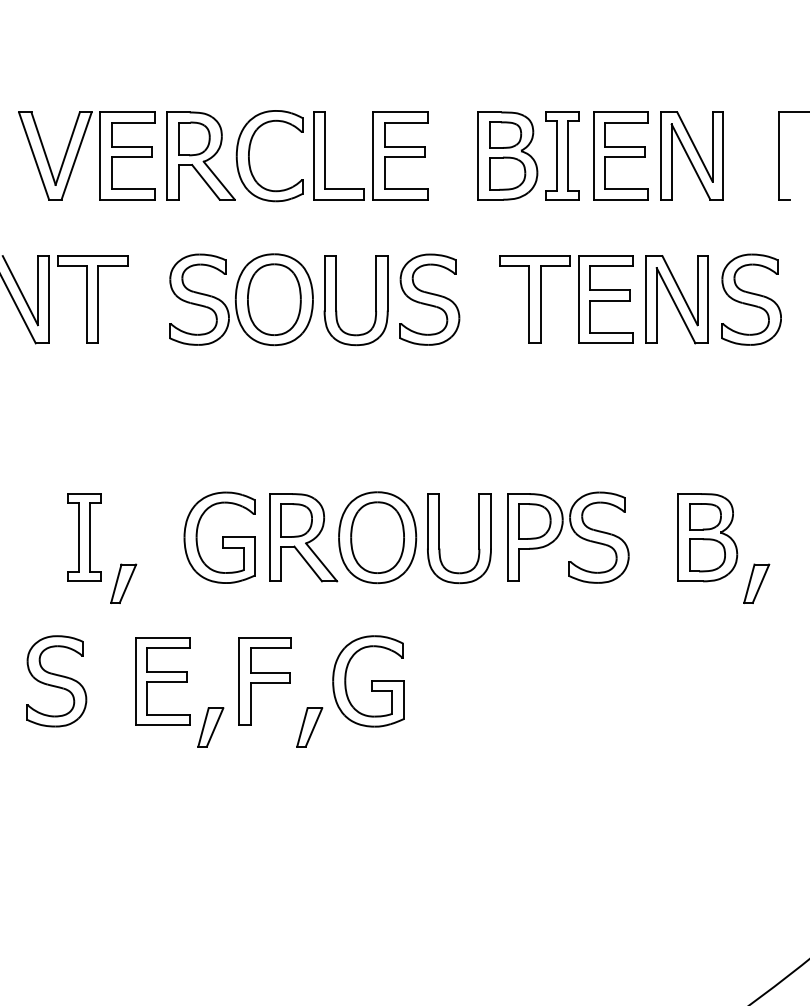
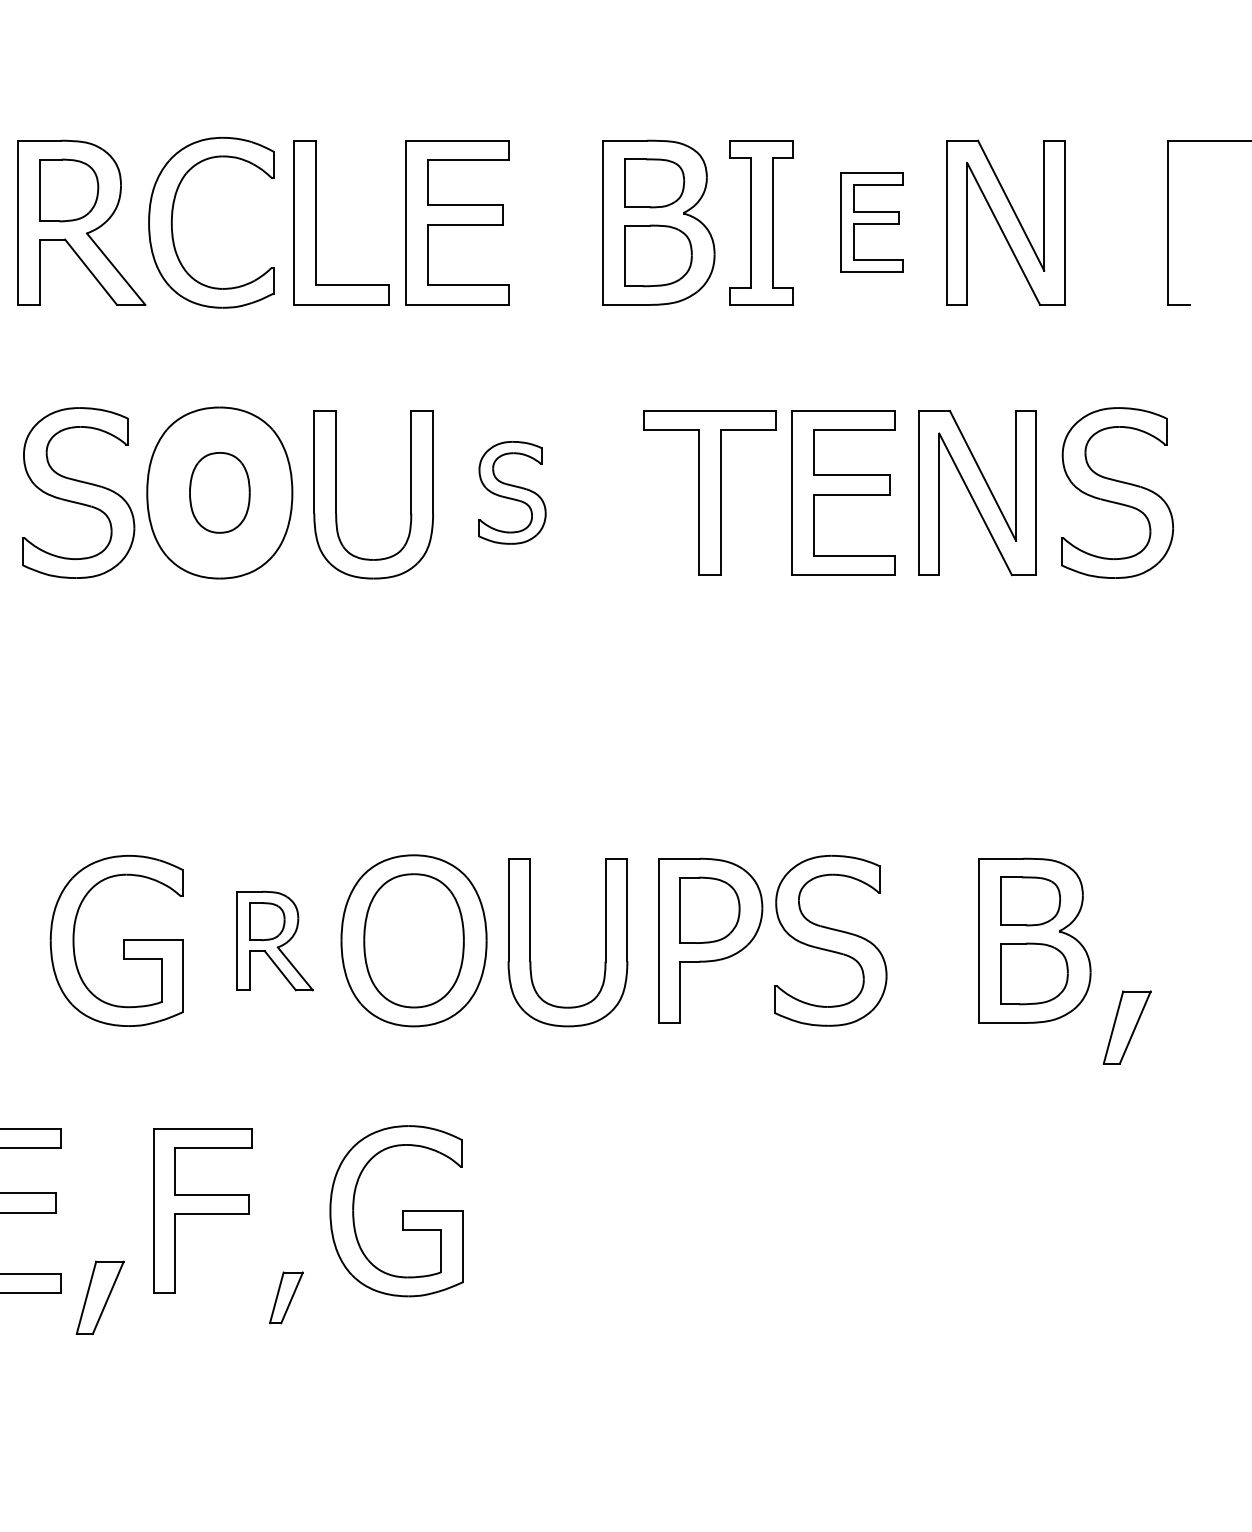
part: (620, 155) -> (871, 221), size x0.6
part: (274, 299) -> (220, 492), size x0.6
part: (429, 299) -> (511, 492), size x0.6
part: (303, 537) -> (274, 940), size x0.6
part: (309, 727) -> (285, 1297), size x0.7

